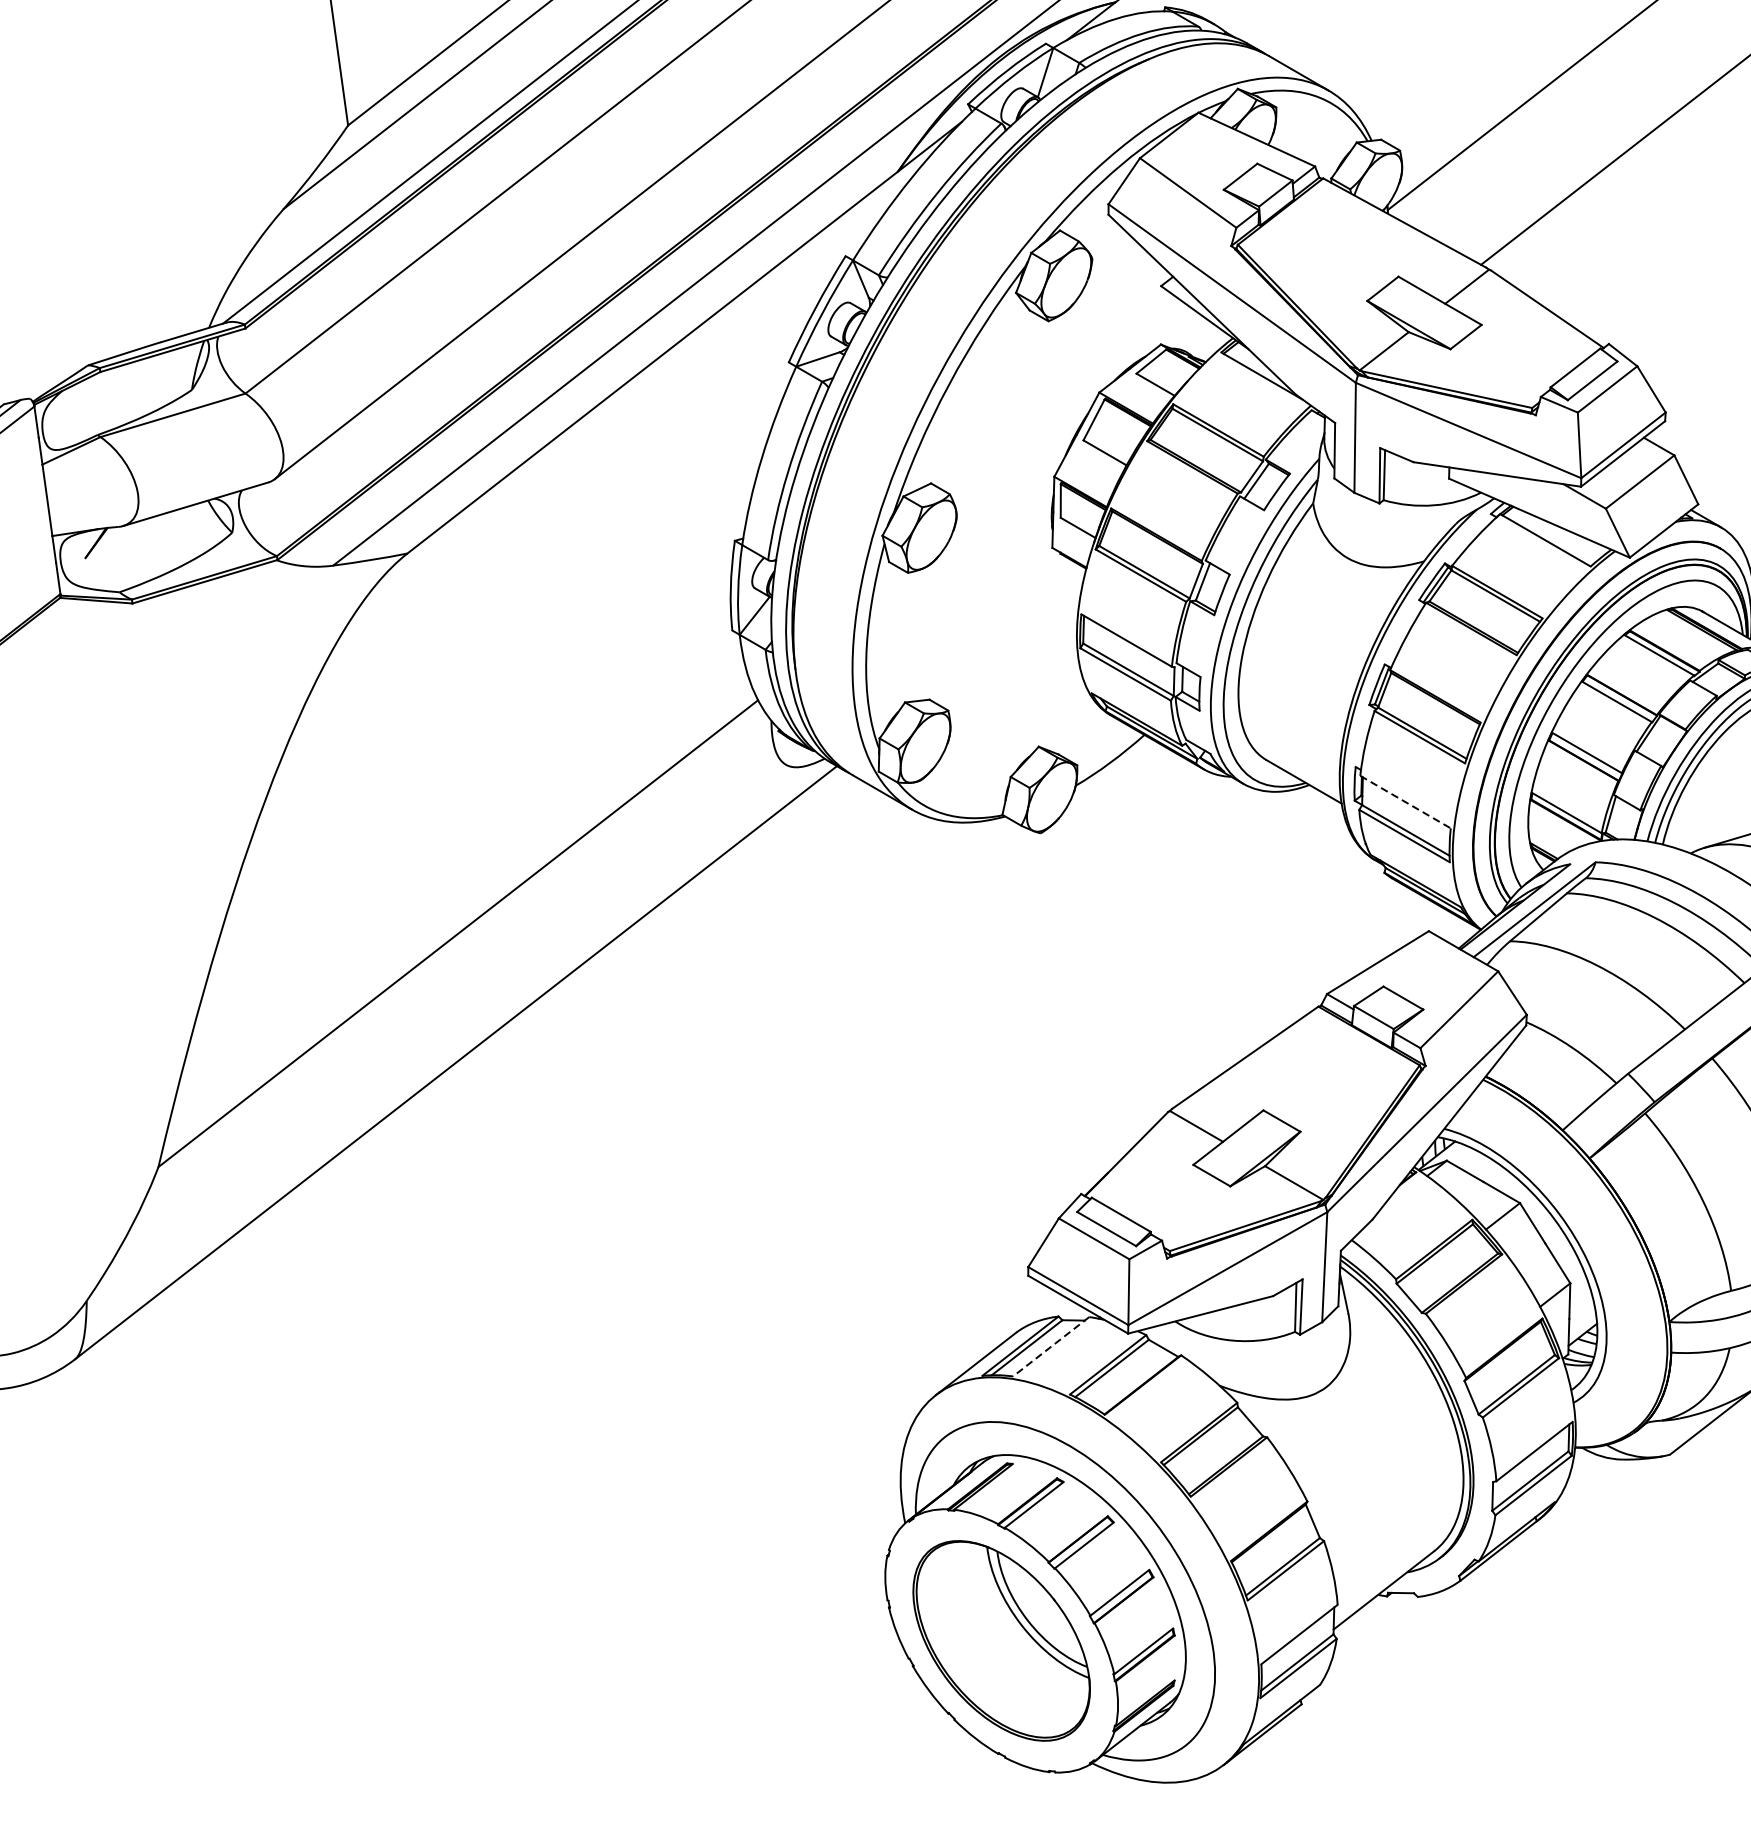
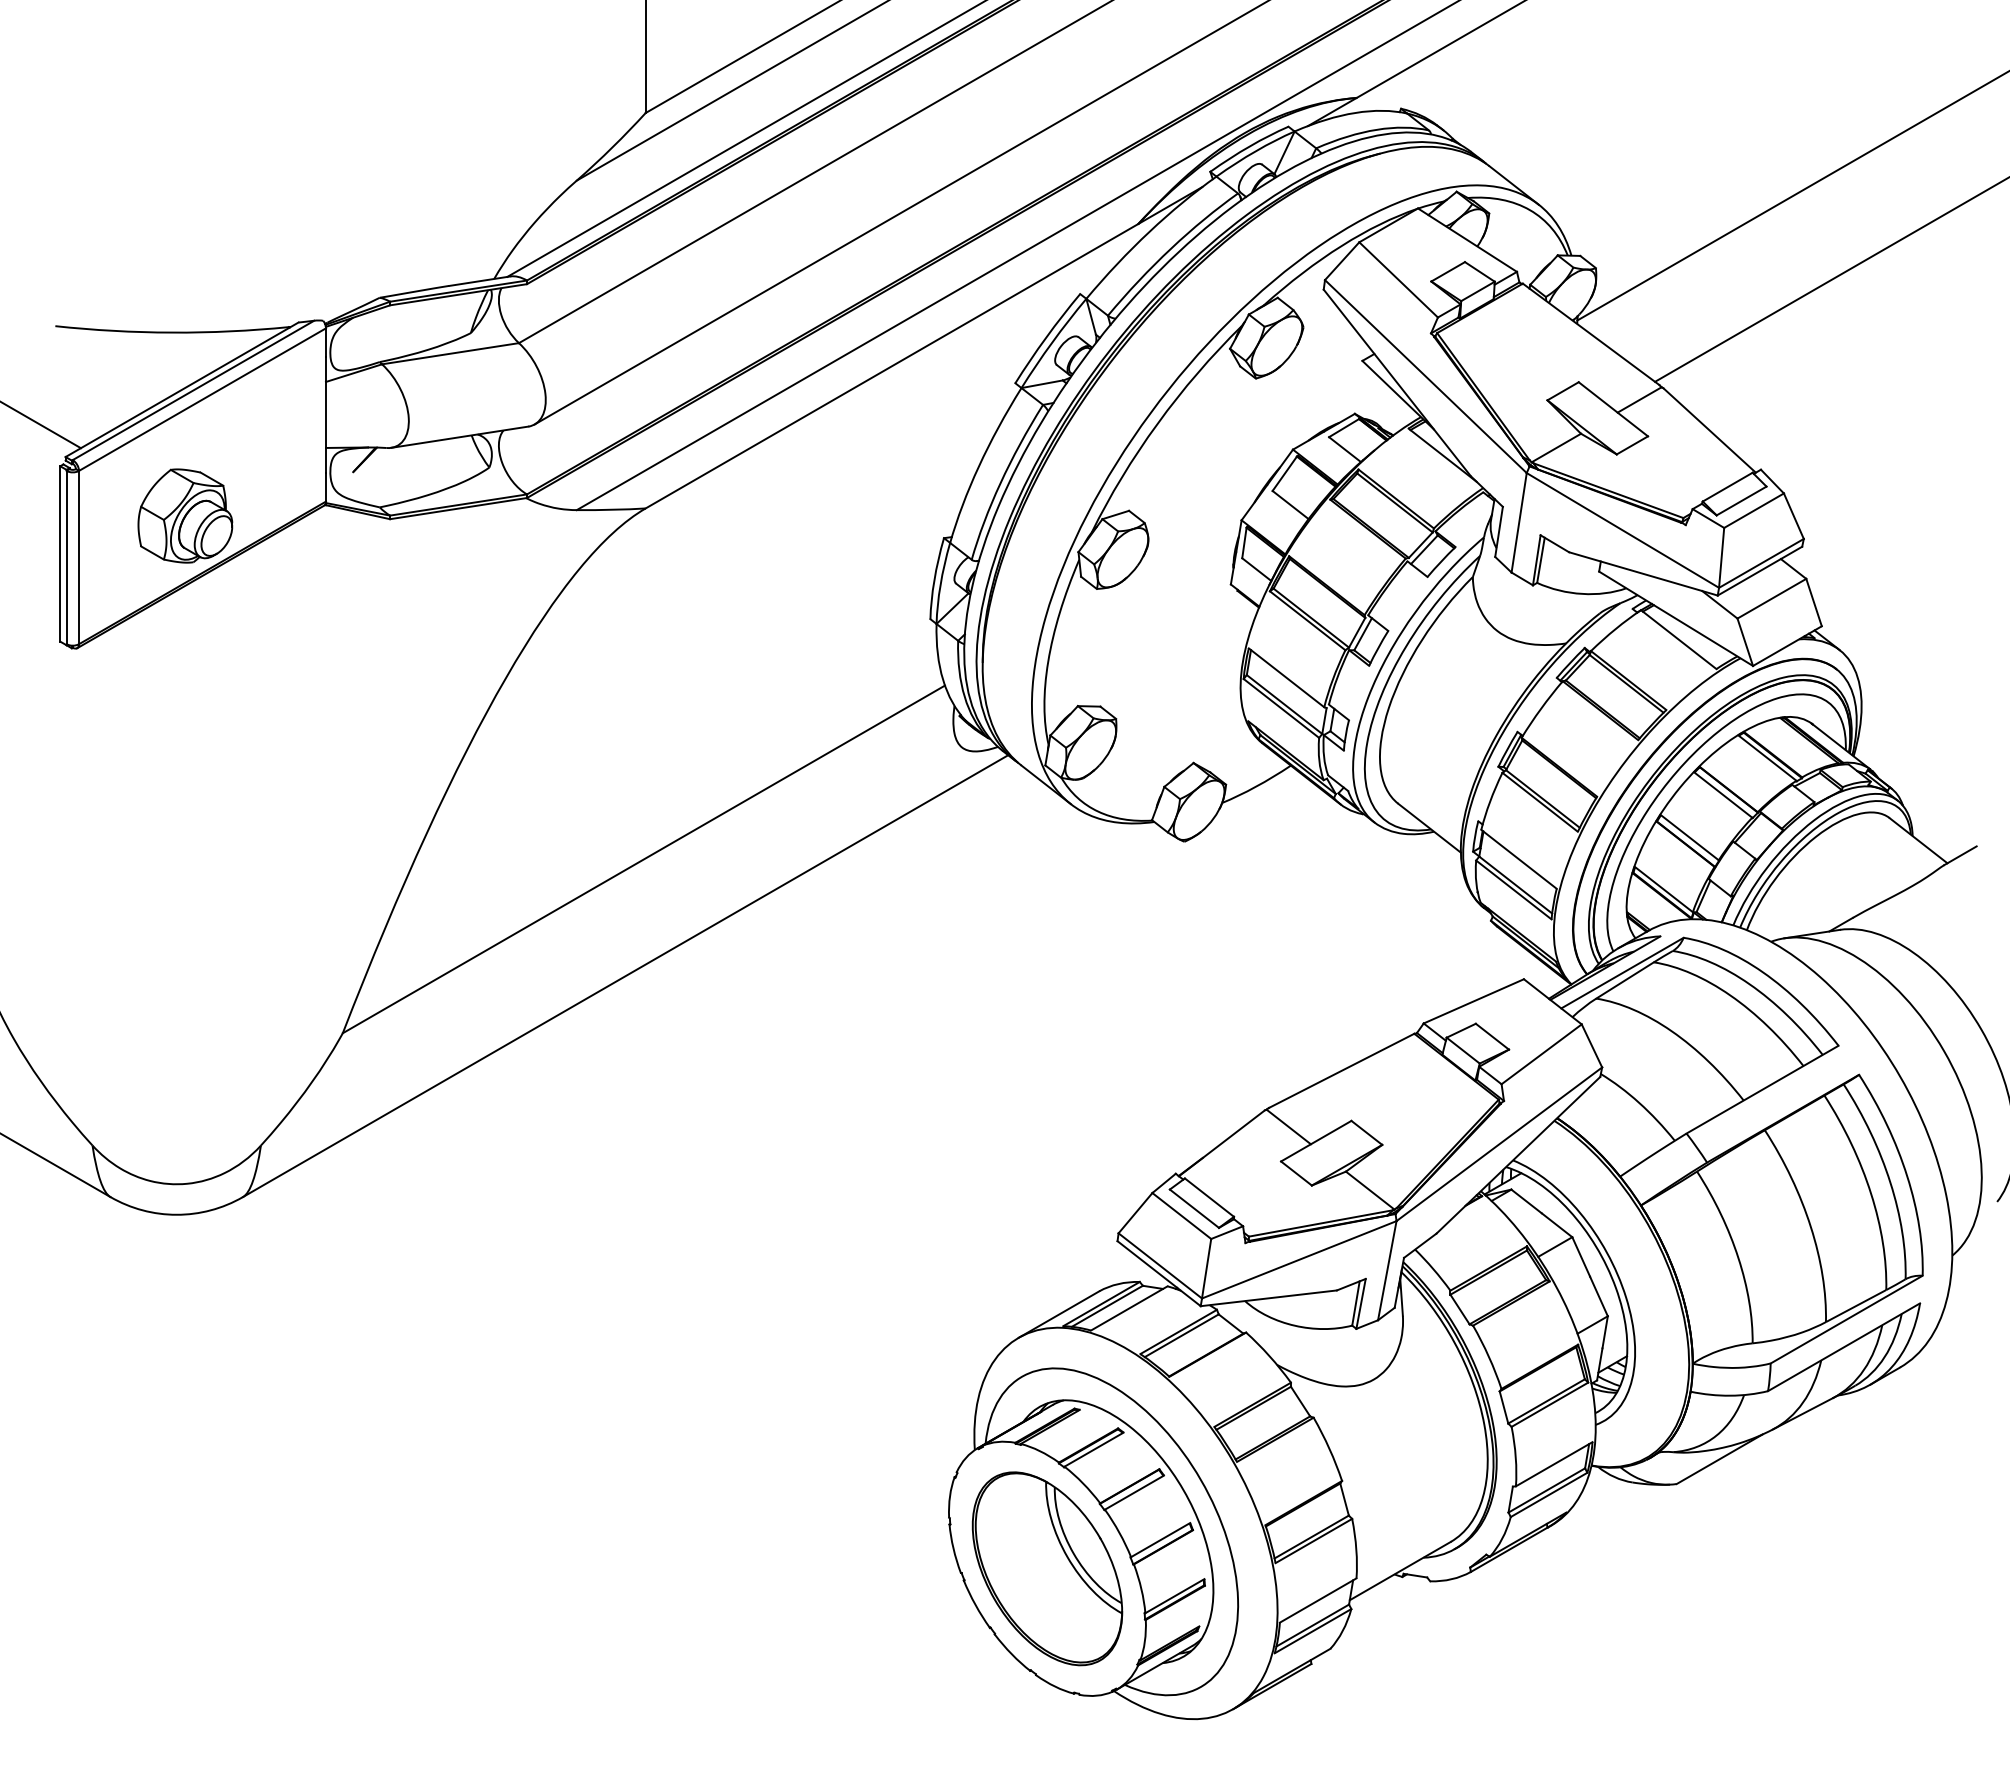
line: (1406, 802) -> (1519, 859), dashed -> solid
line: (1050, 1346) -> (1128, 1308), dashed -> solid

